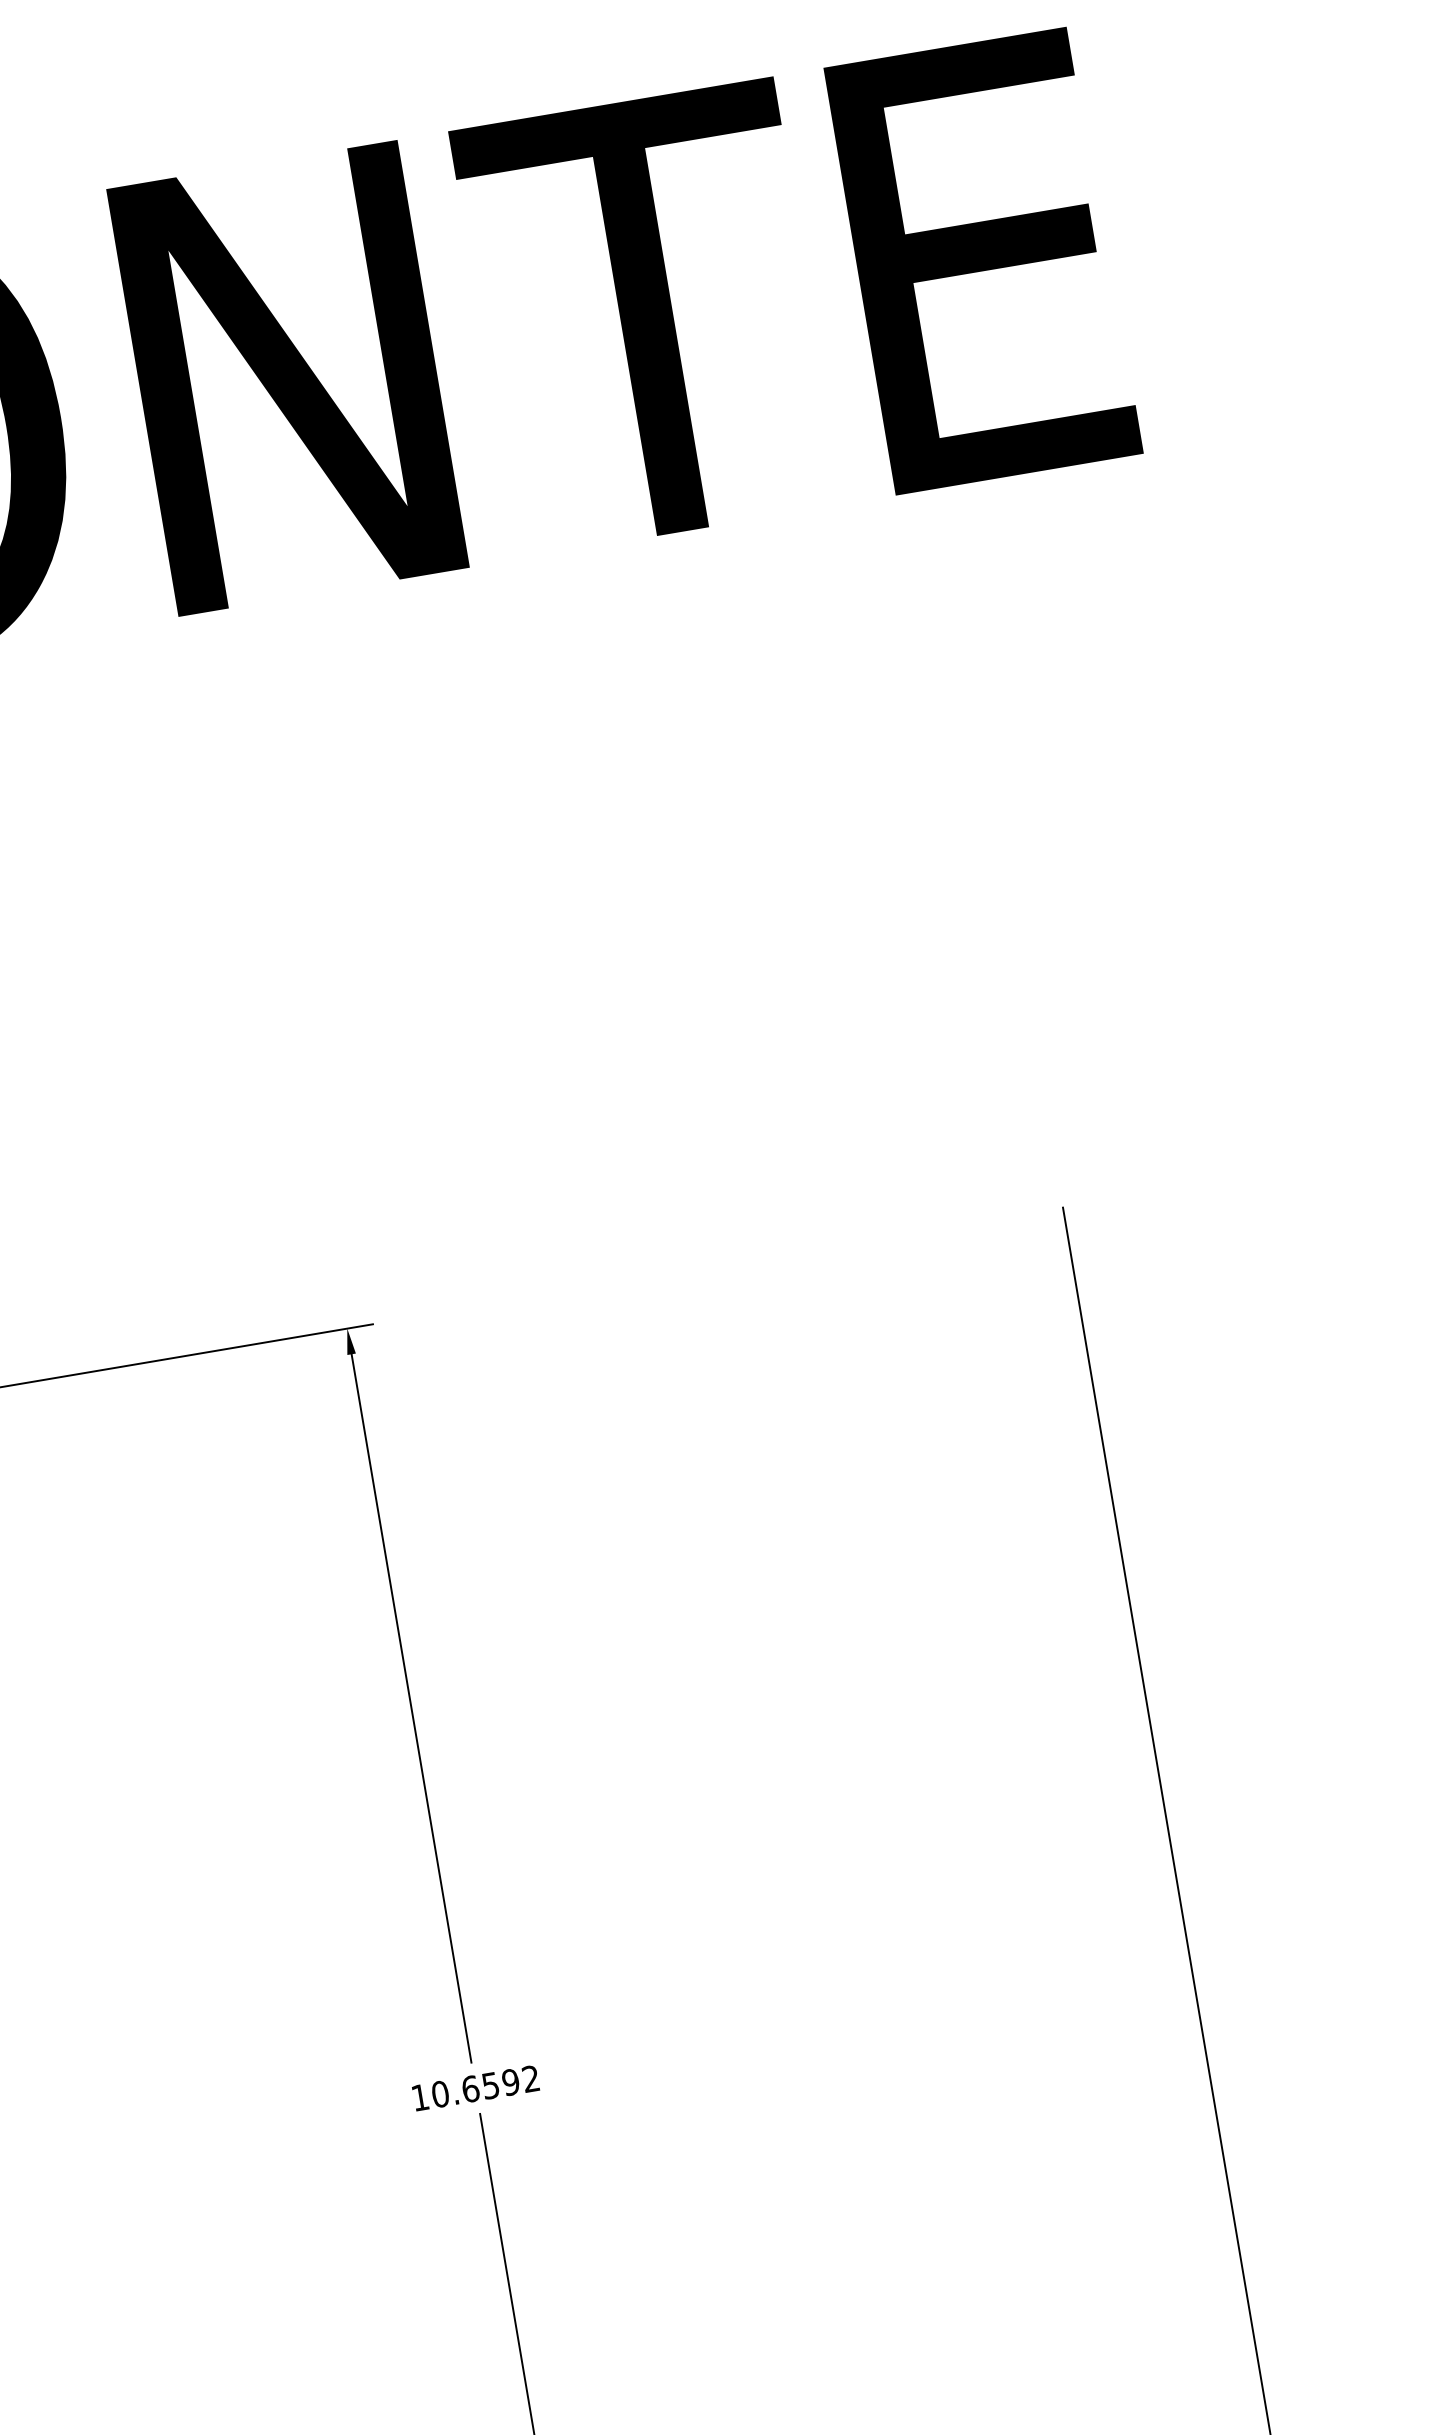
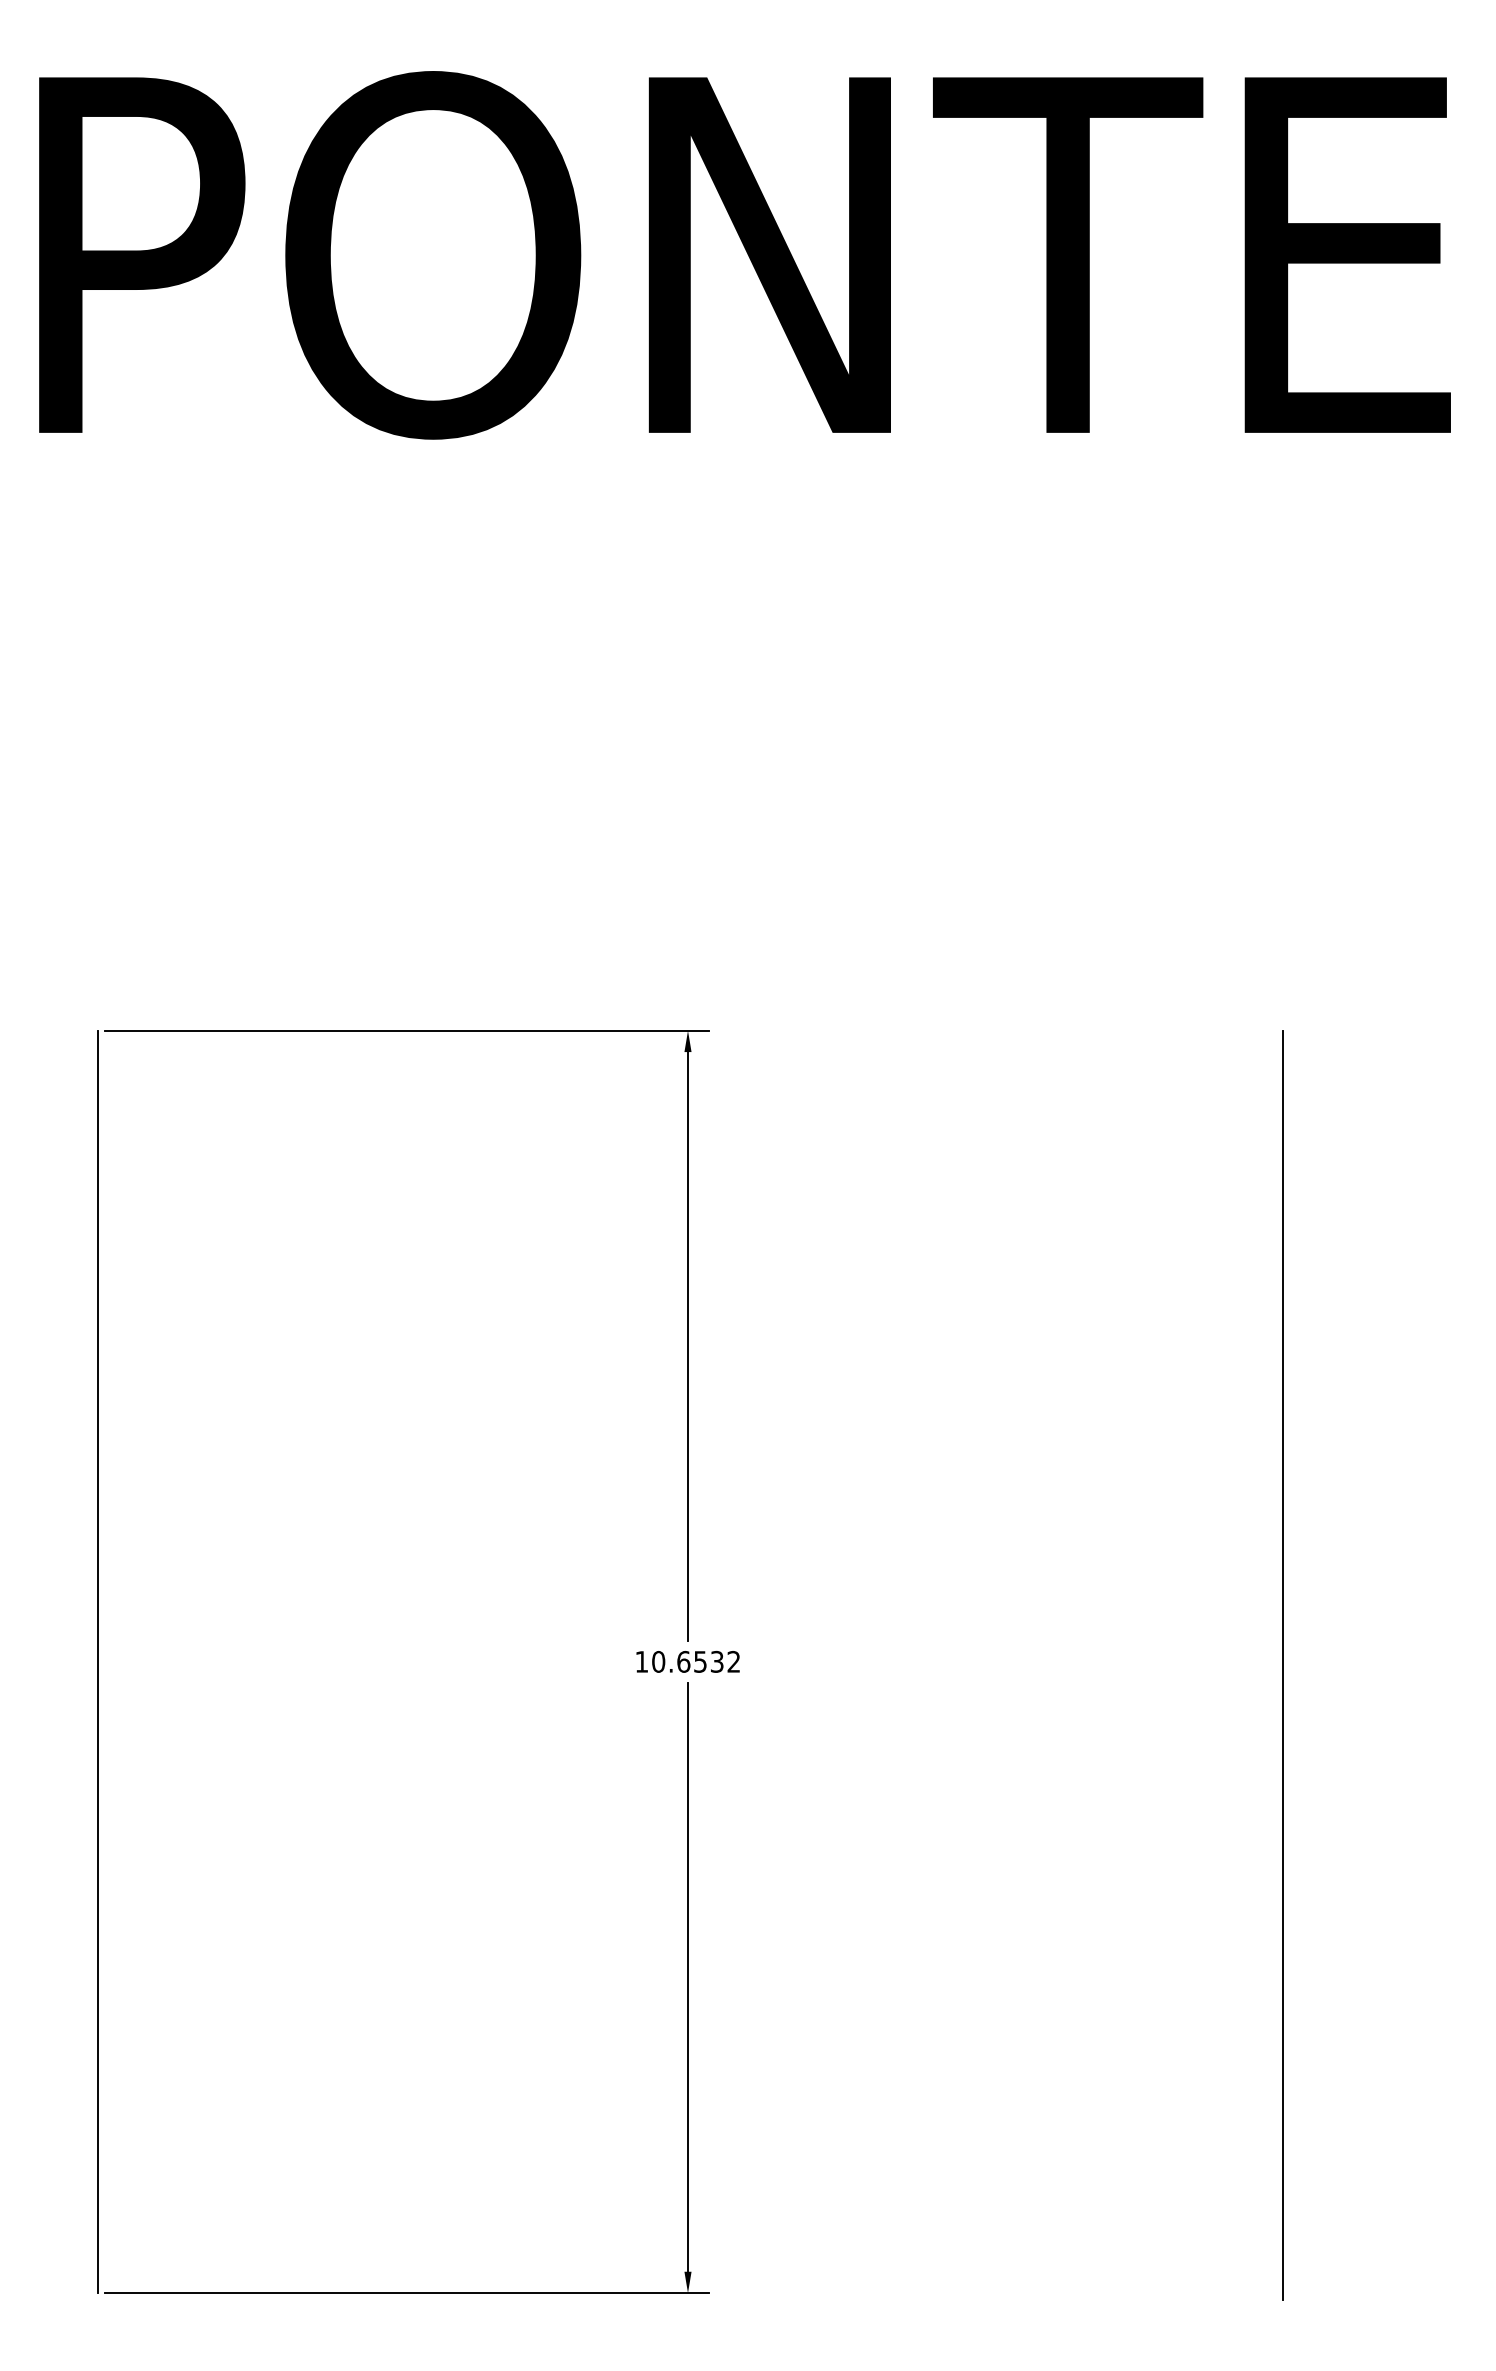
text: (510, 2081) -> (716, 1661), 10.6592 -> 10.6532

